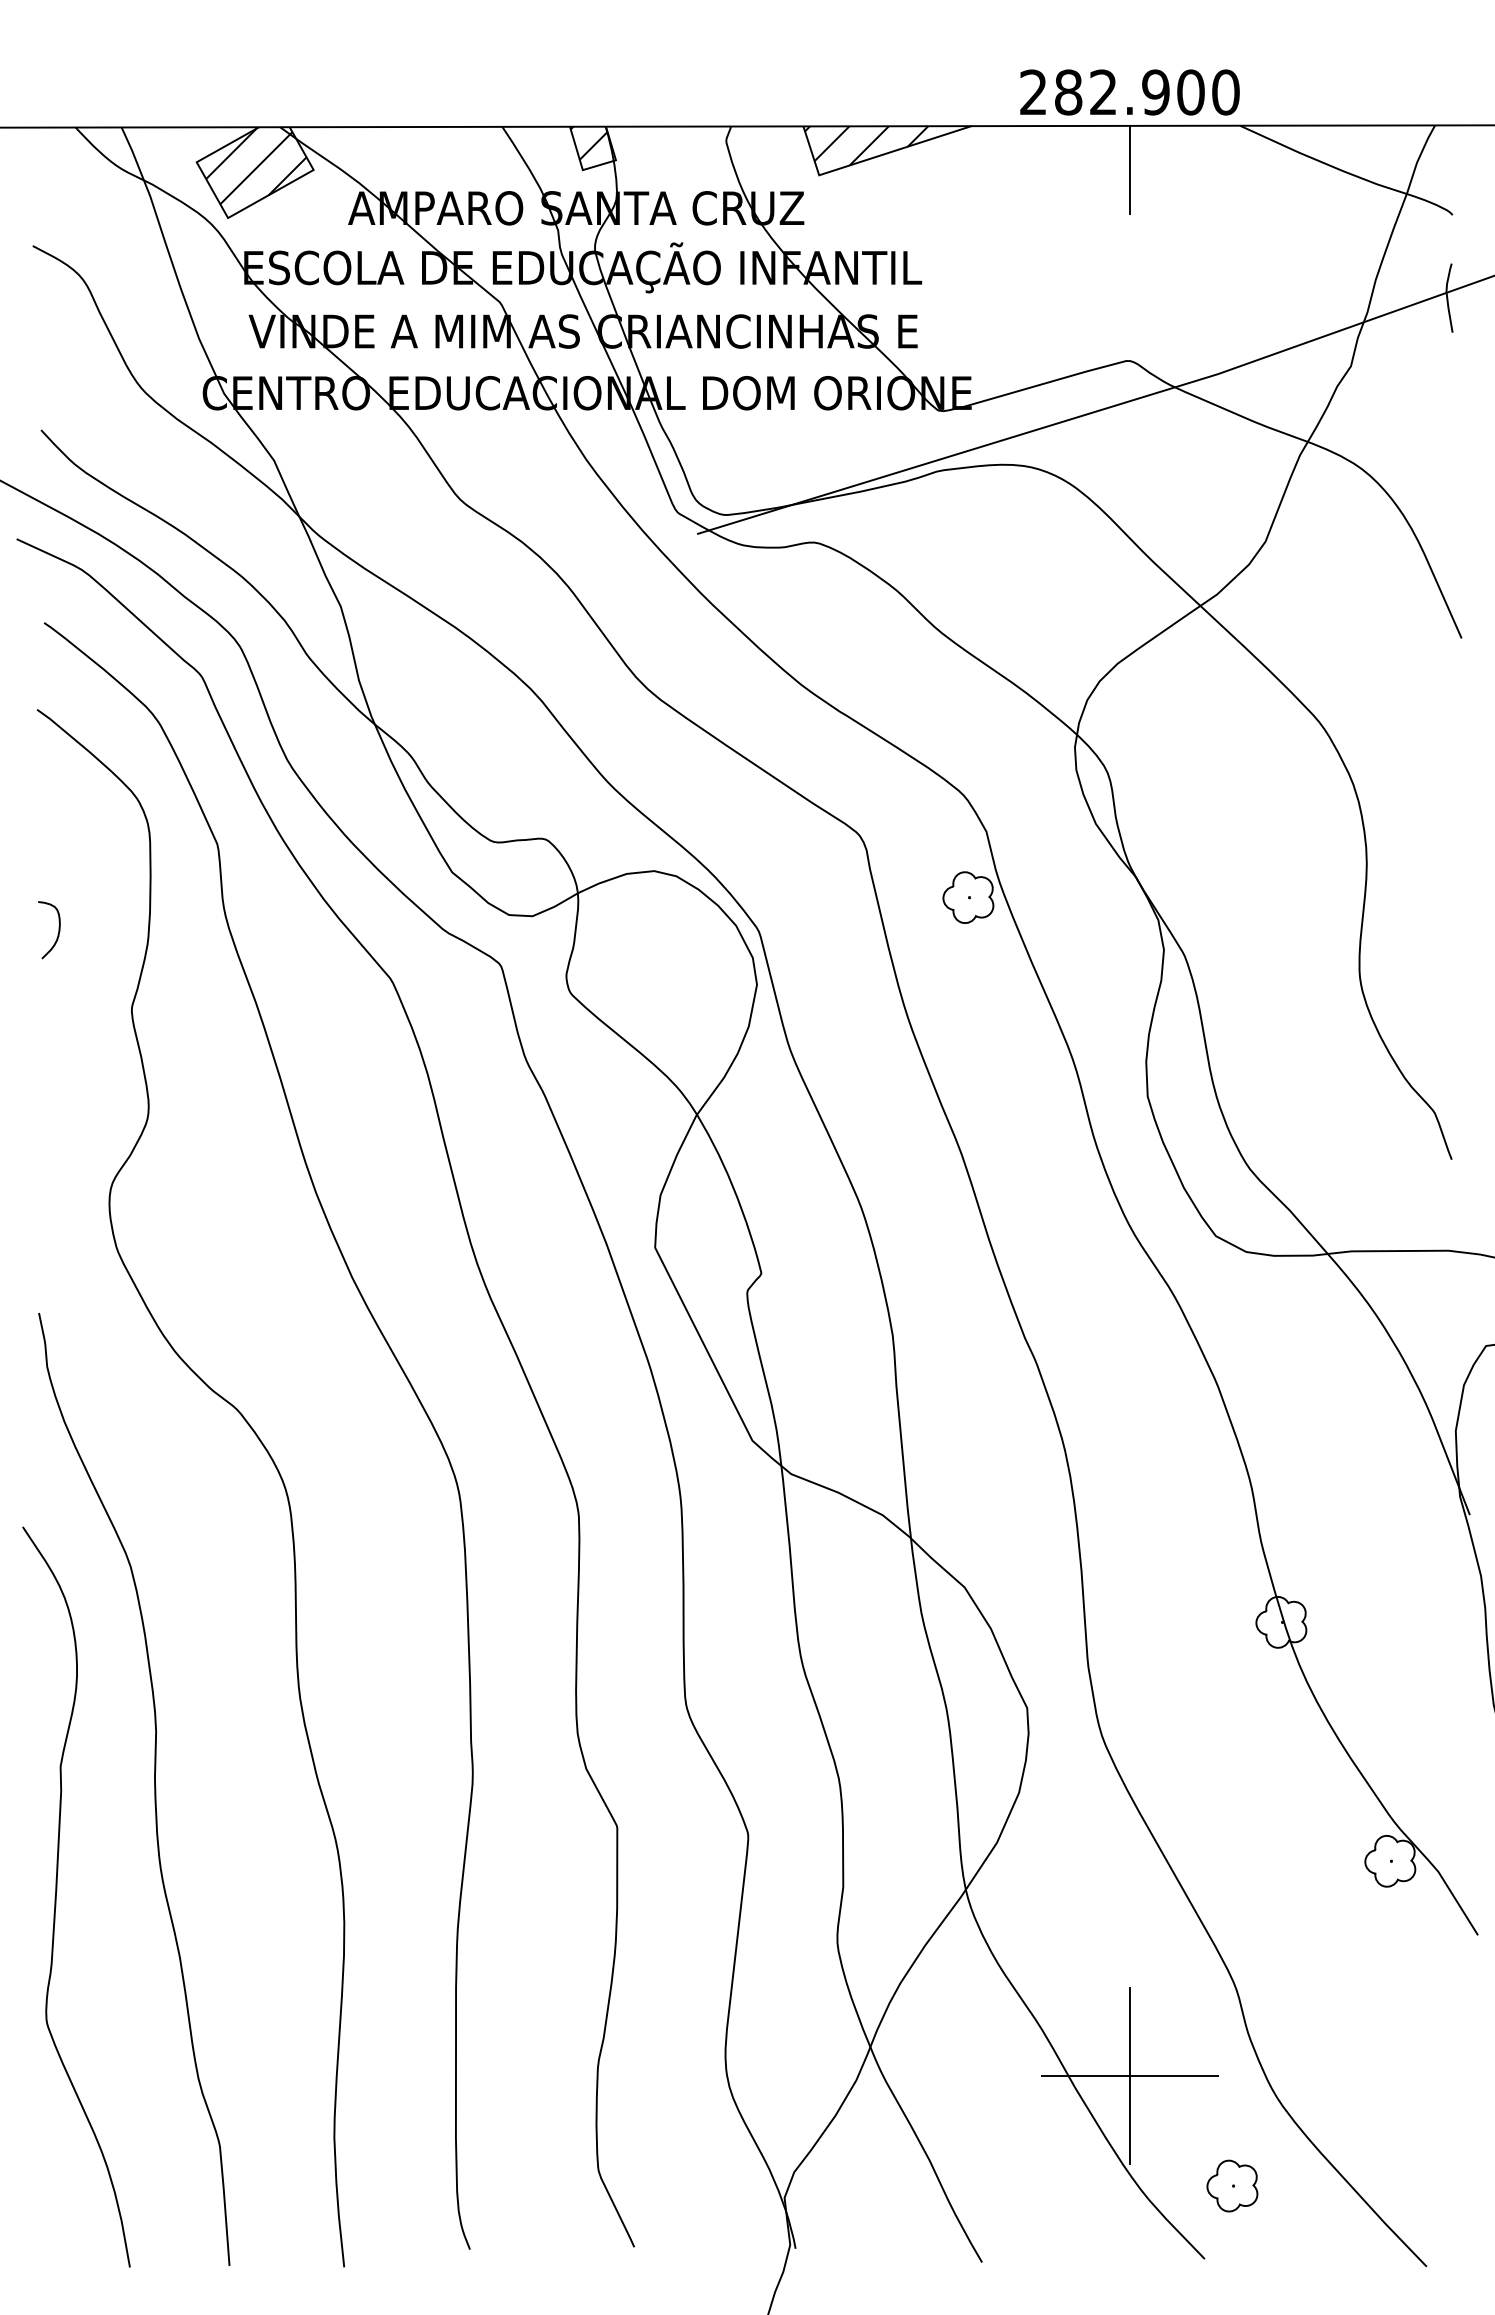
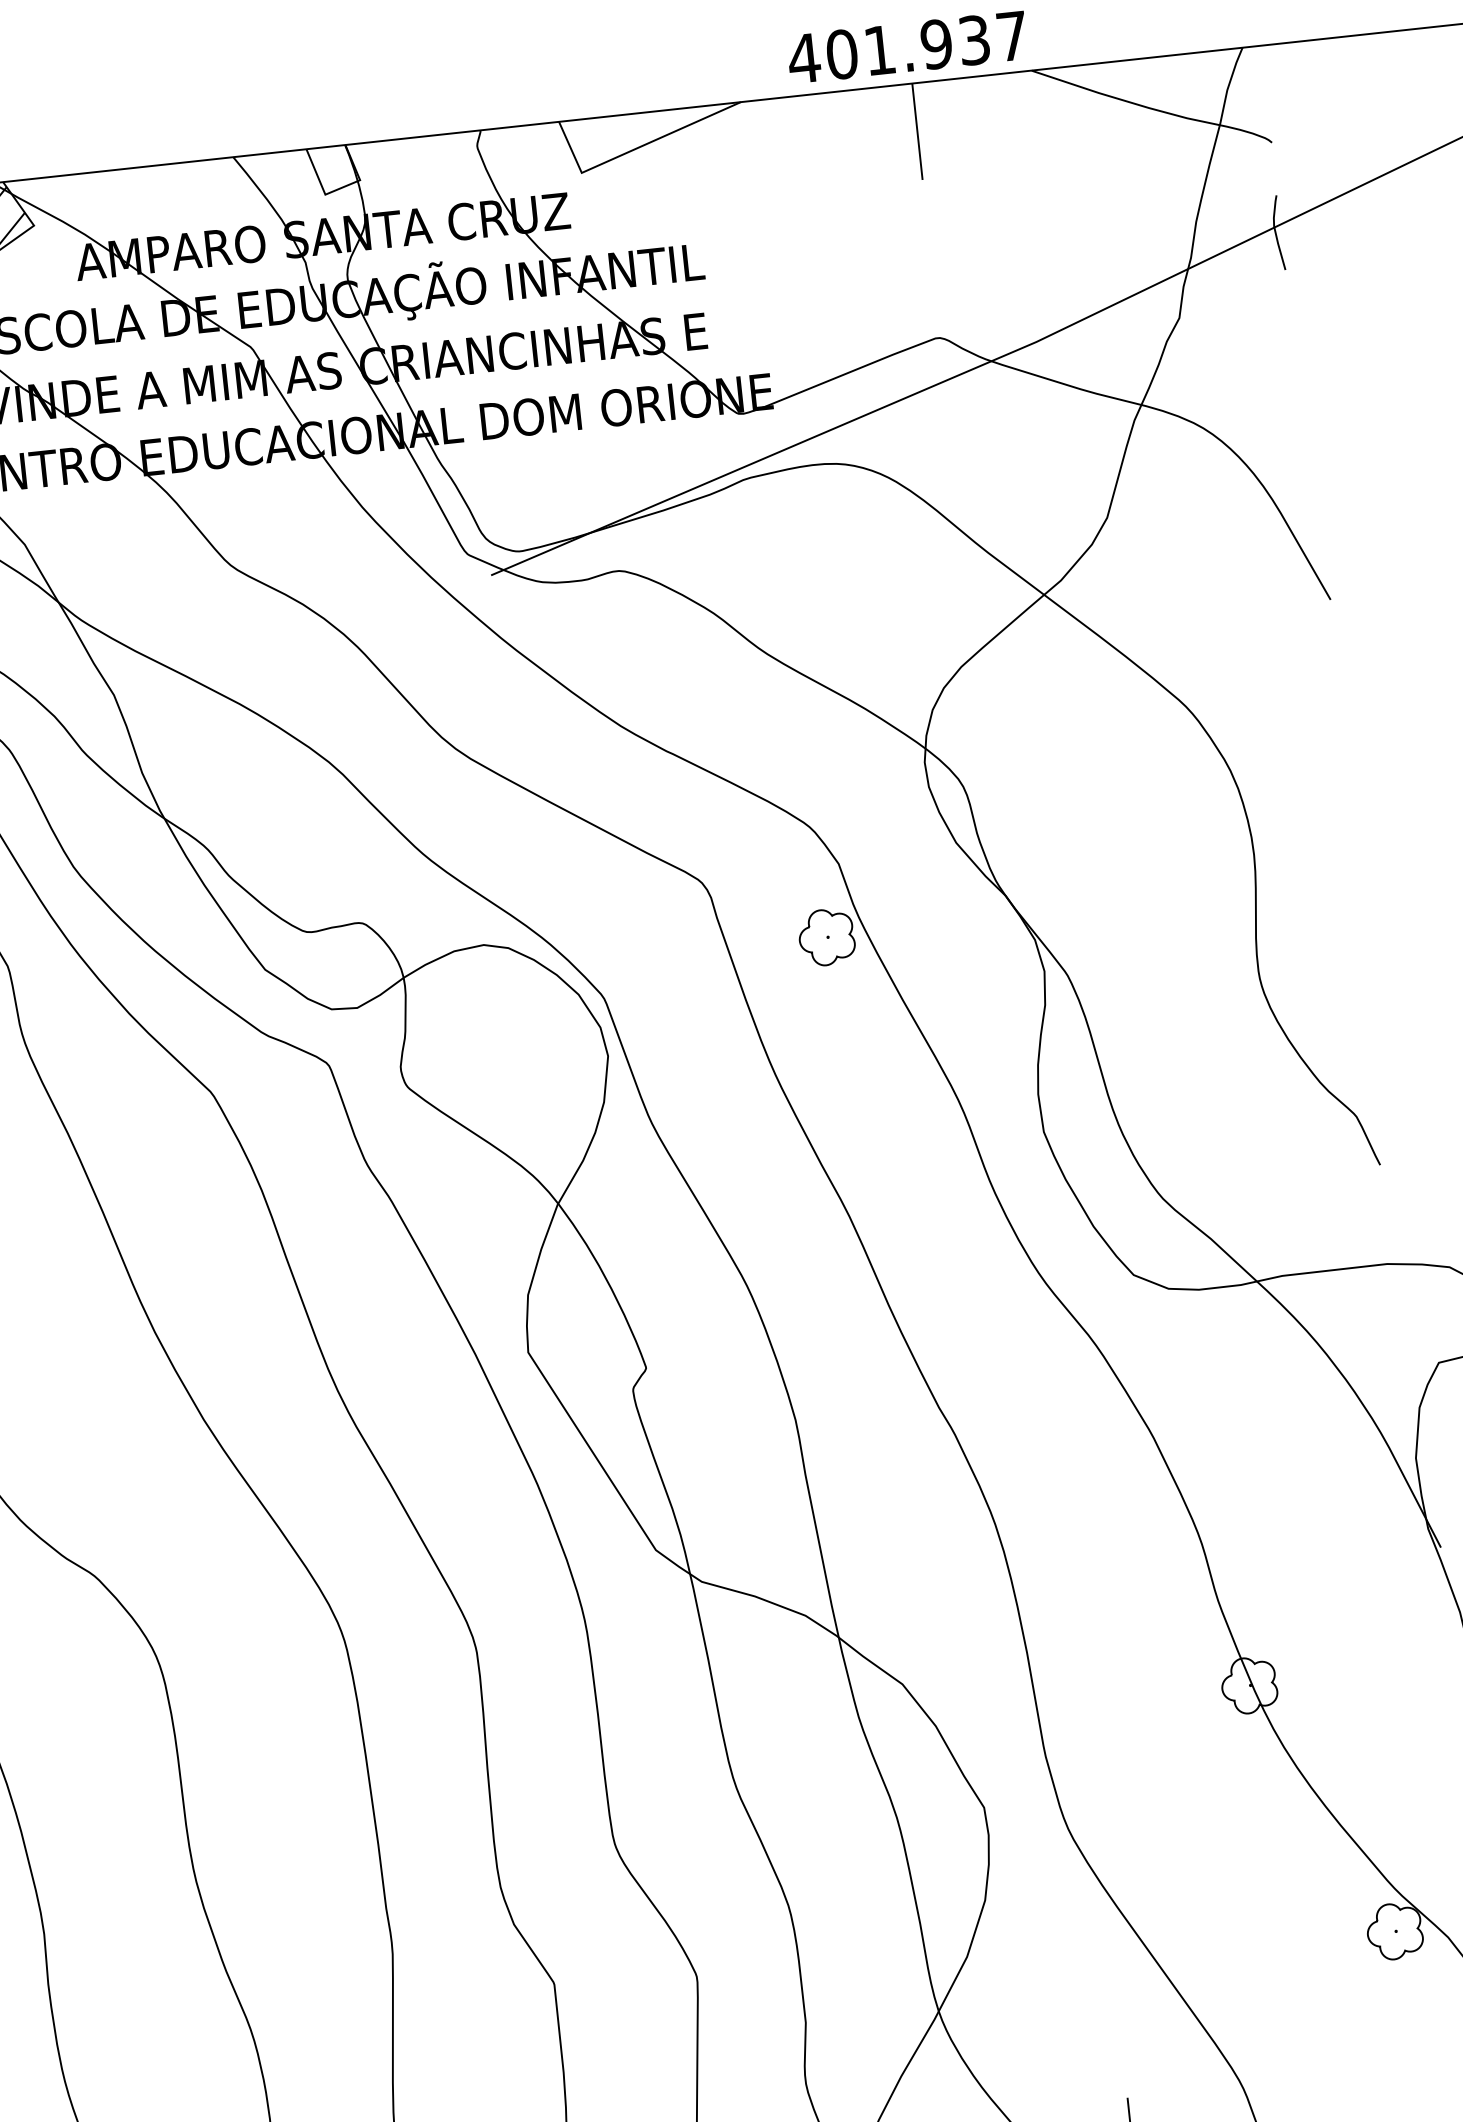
text: (1129, 92) -> (908, 47), 282.900 -> 401.937
hatch: (588, 142) -> (328, 164), removed
hatch: (886, 145) -> (651, 132), removed

